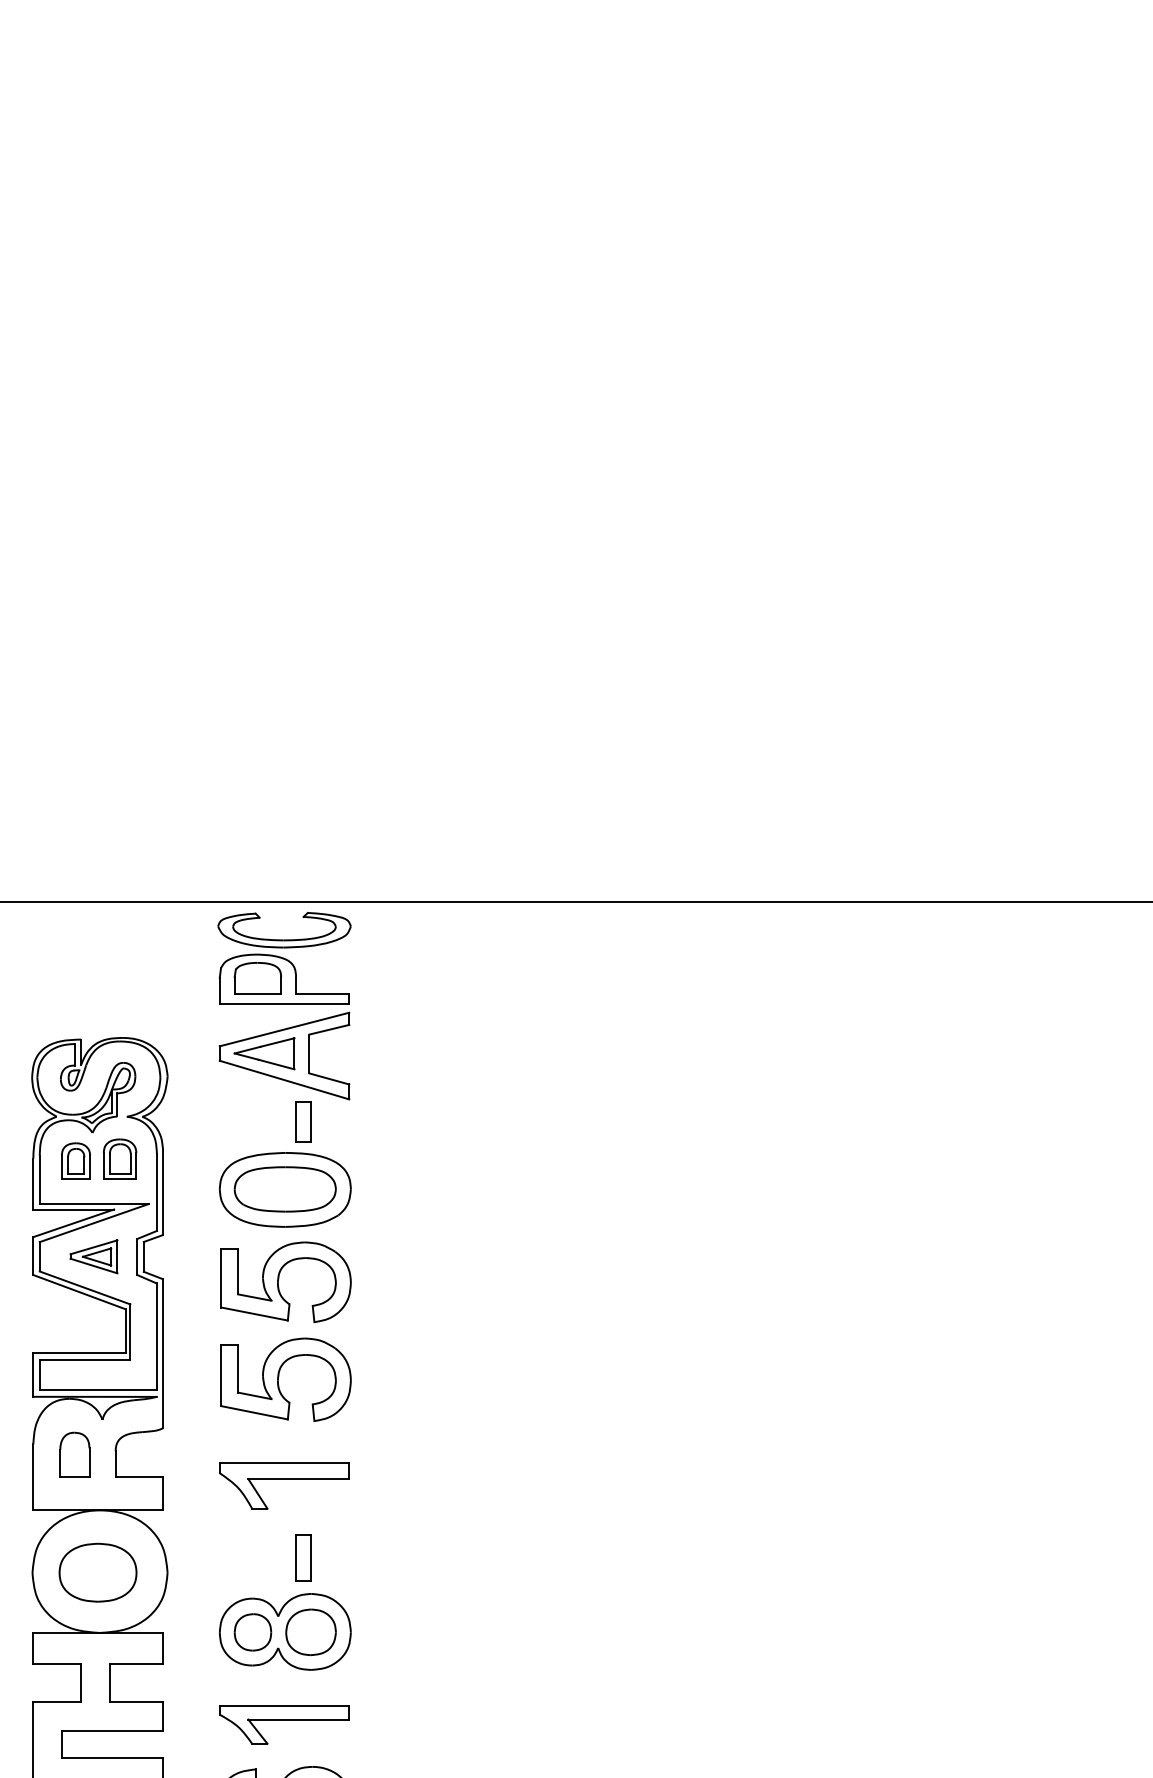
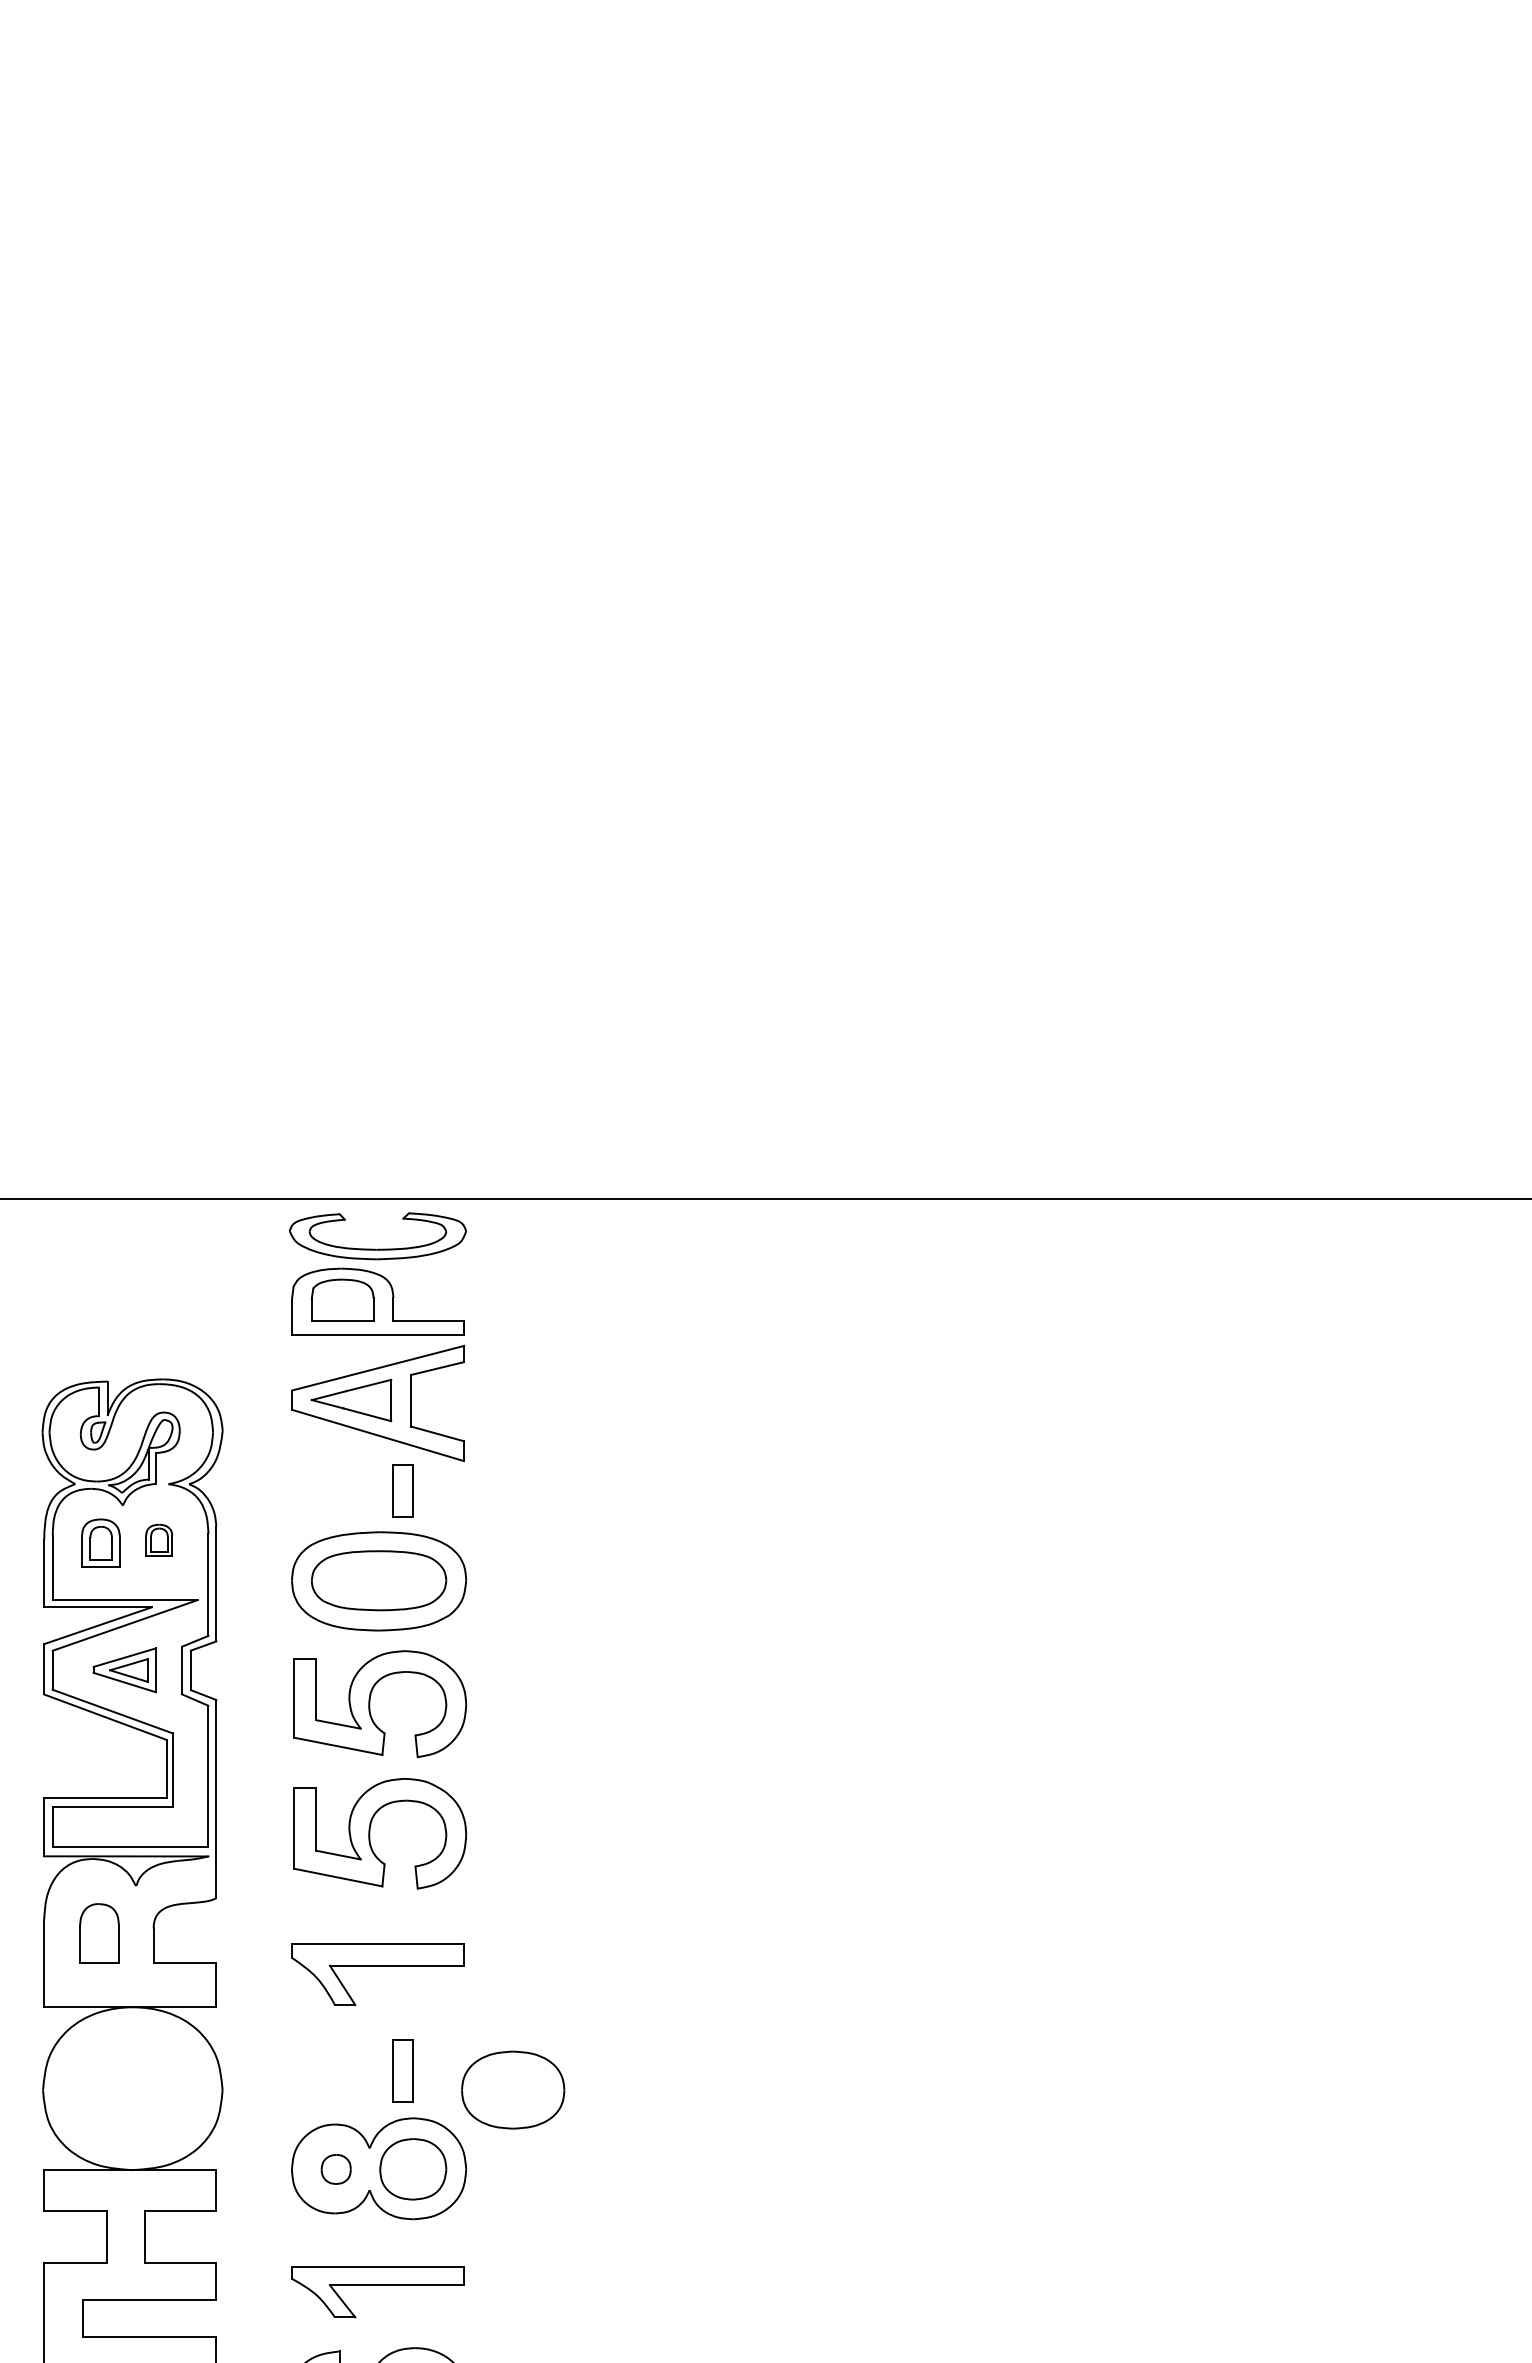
part: (119, 1159) -> (158, 1540), size x0.6
part: (98, 1572) -> (513, 2089), moved
part: (253, 1632) -> (336, 2169), size x0.6

